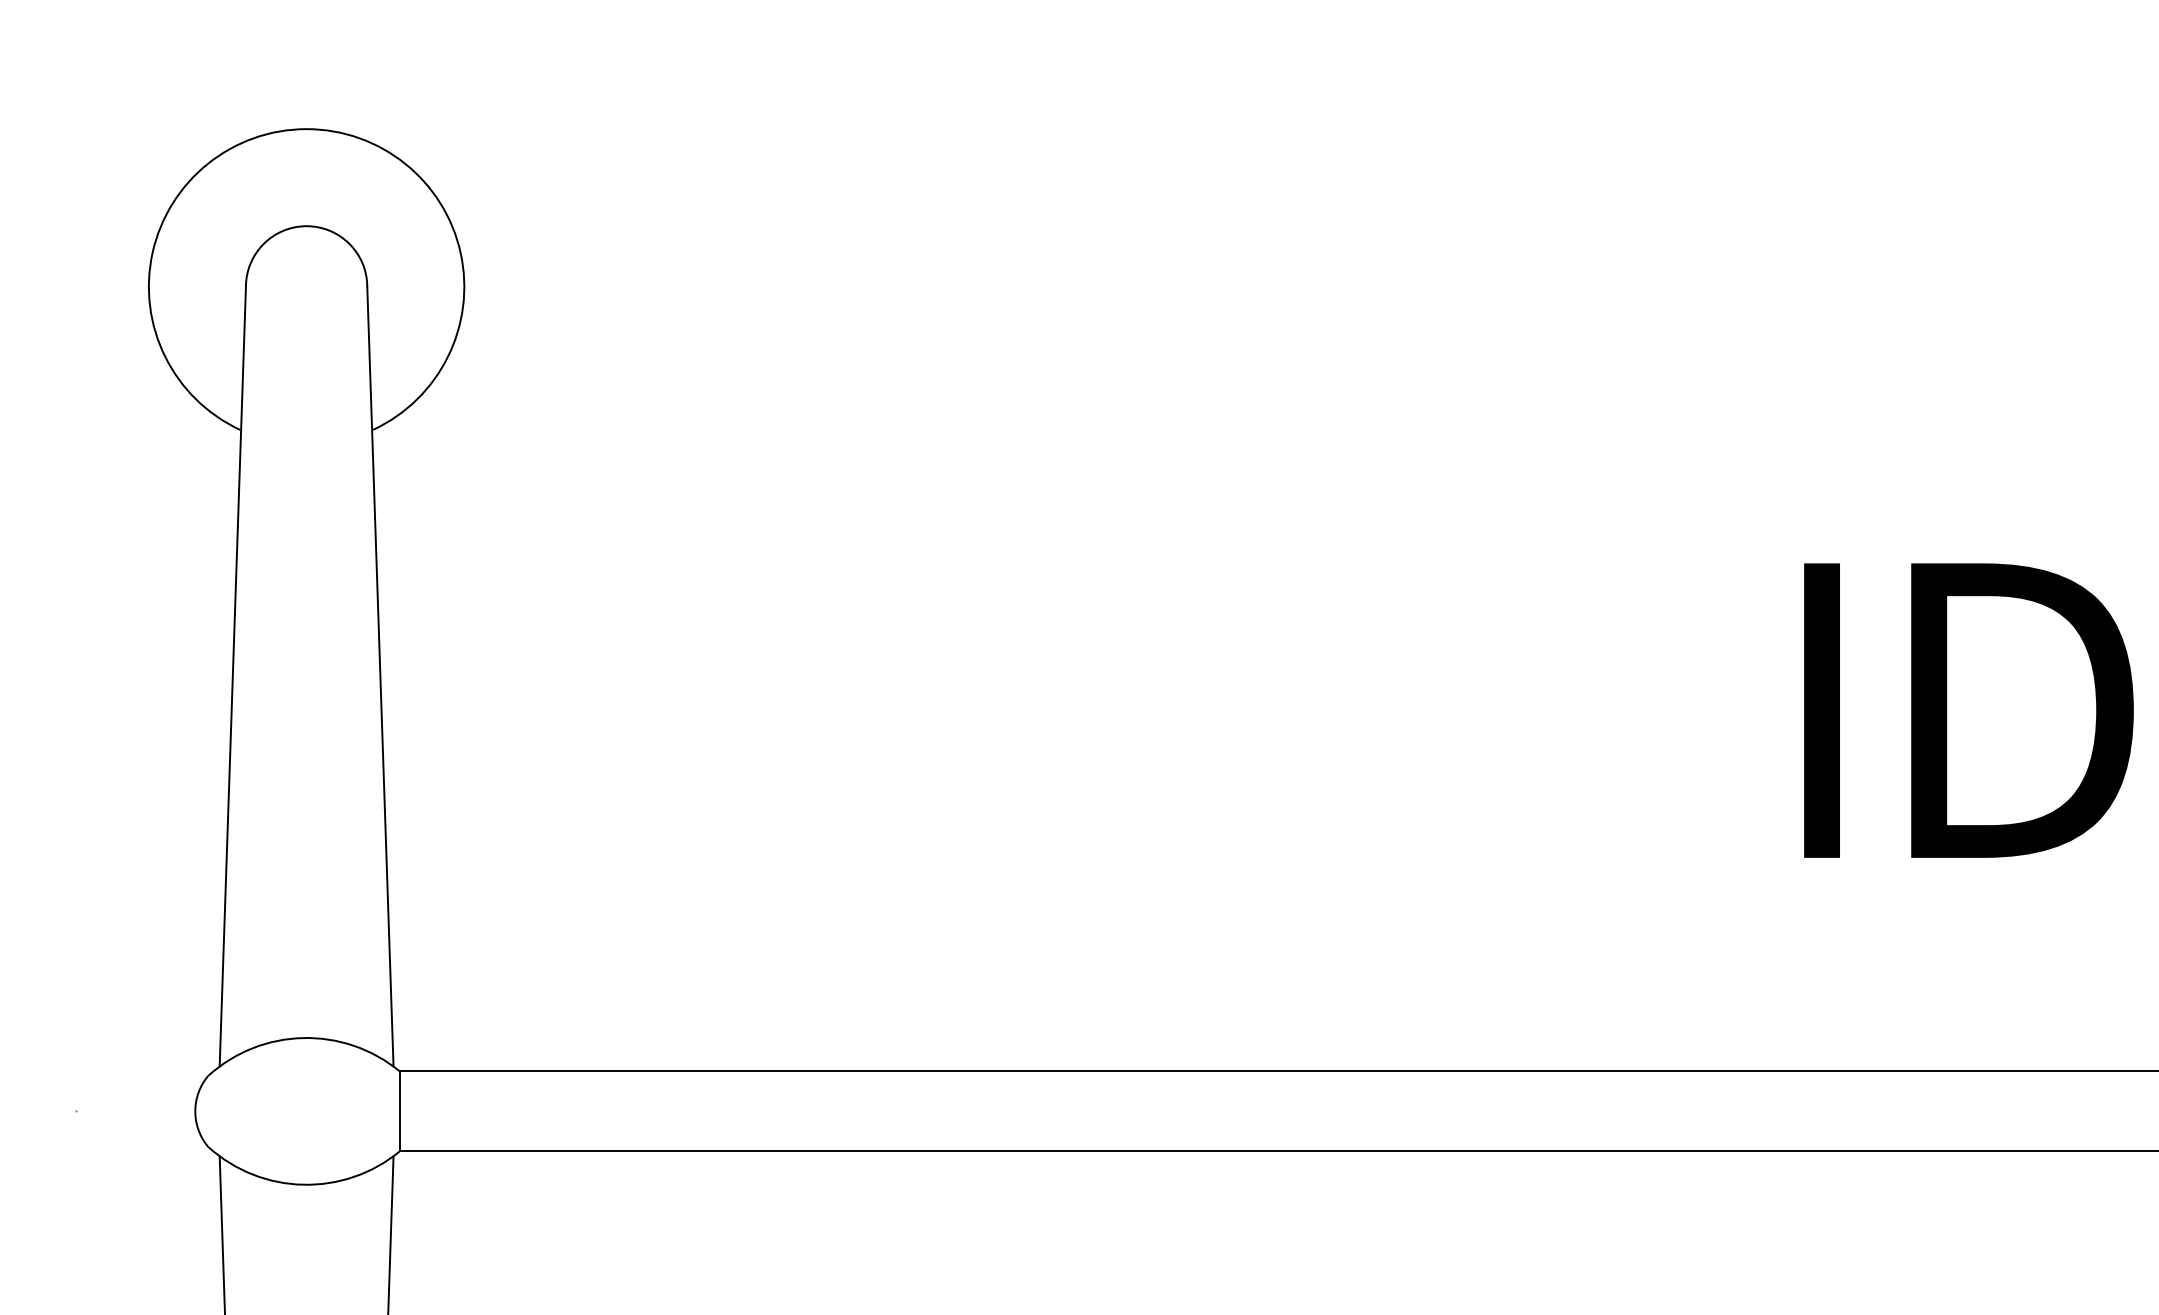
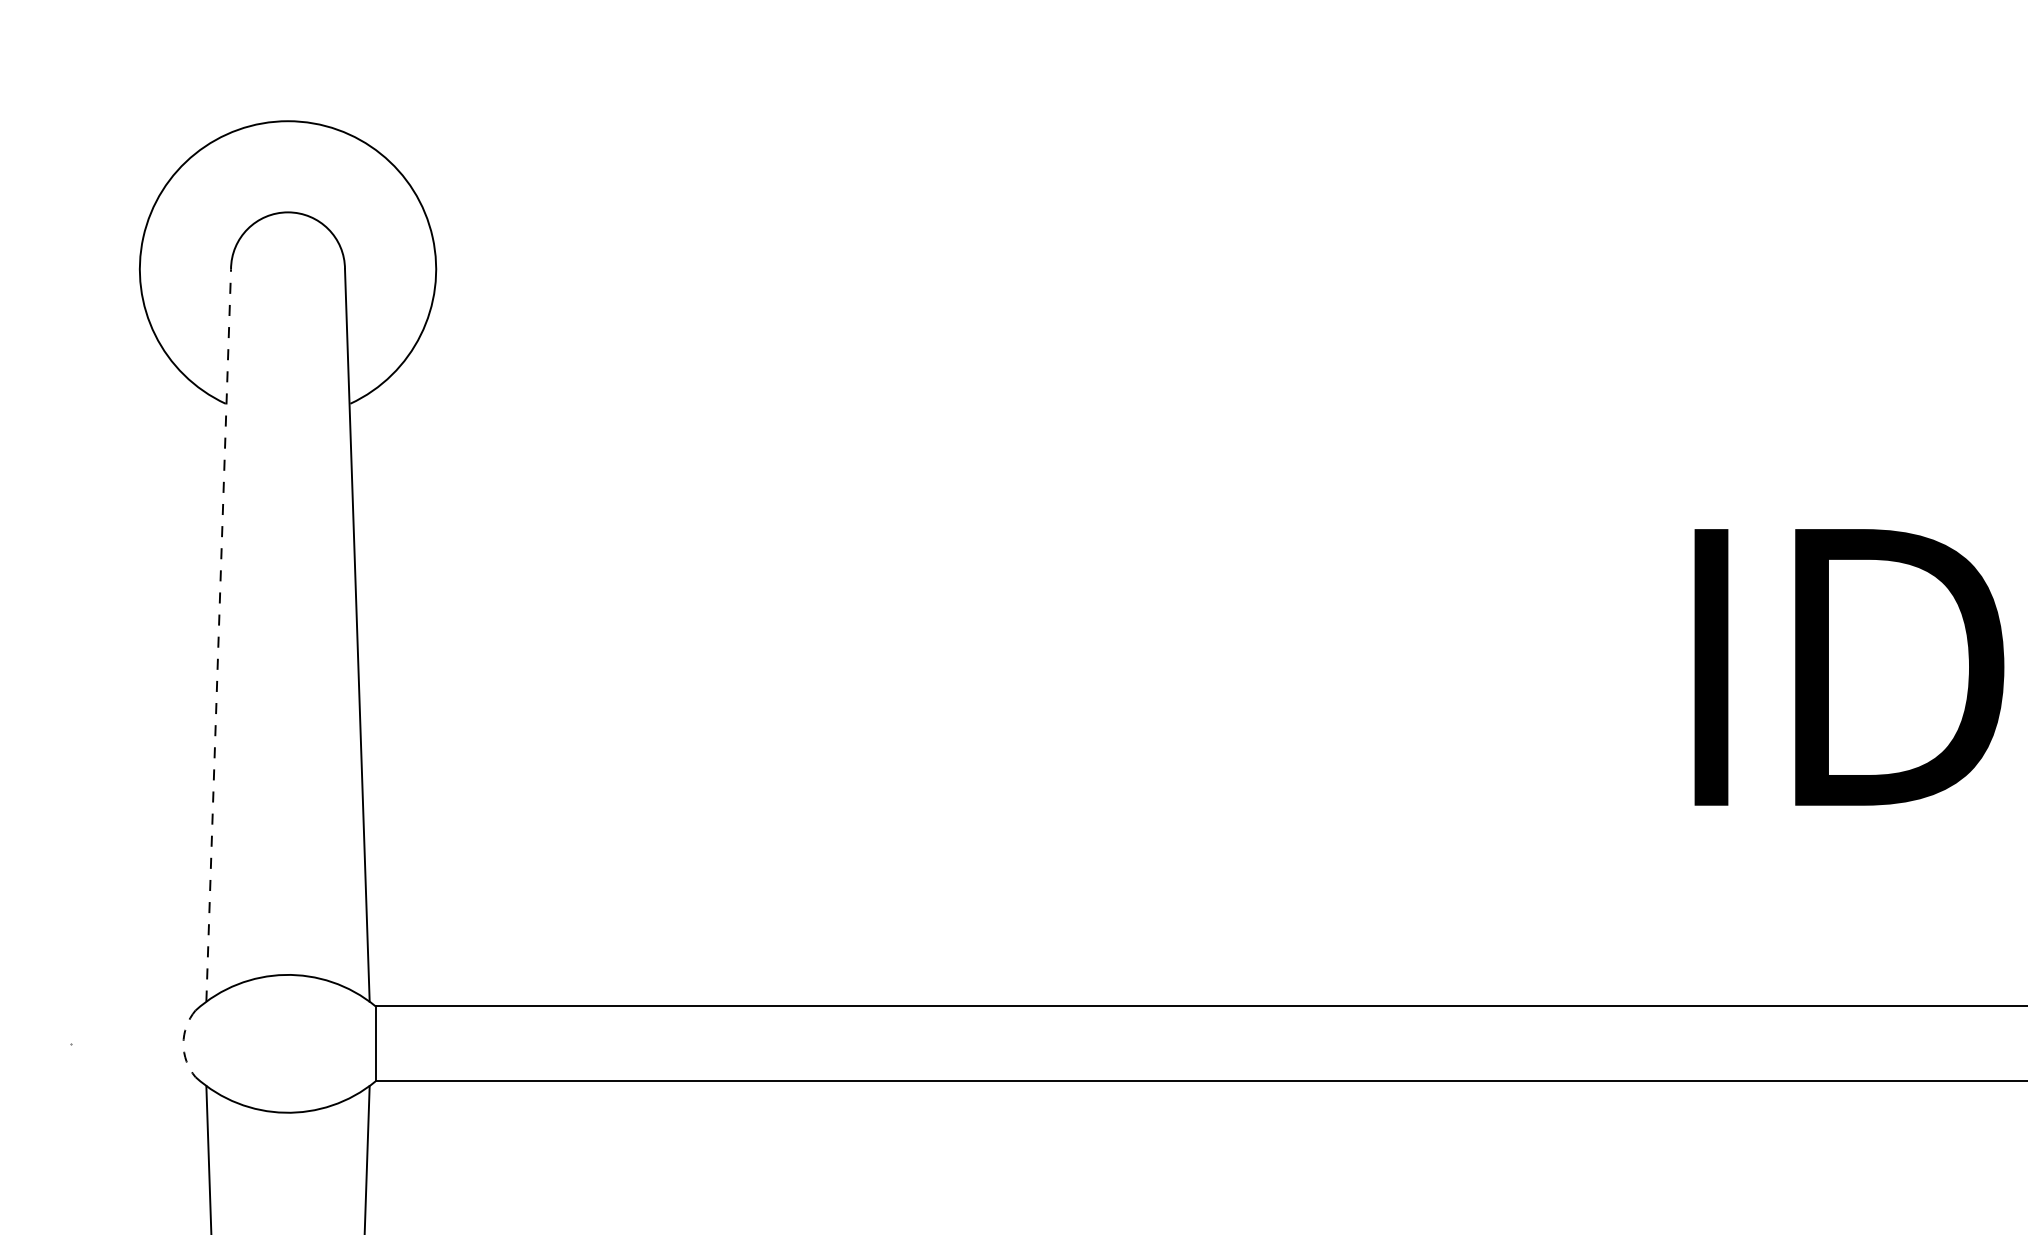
line: (232, 676) -> (218, 635), solid -> dashed
arc: (195, 1111) -> (183, 1043), solid -> dashed

